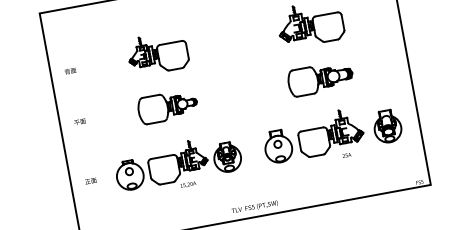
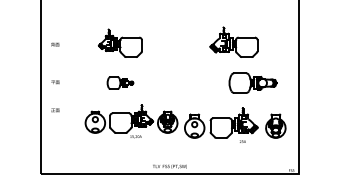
part: (319, 78) -> (252, 82), moved
part: (167, 106) -> (120, 82), size x0.6
part: (178, 165) -> (131, 121), moved
text: (91, 181) -> (55, 110), moved

